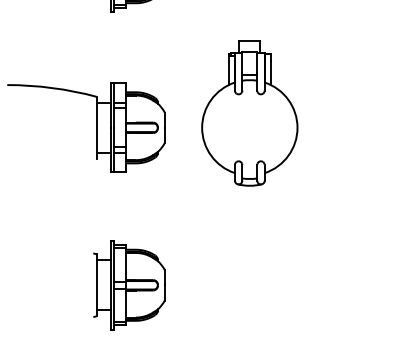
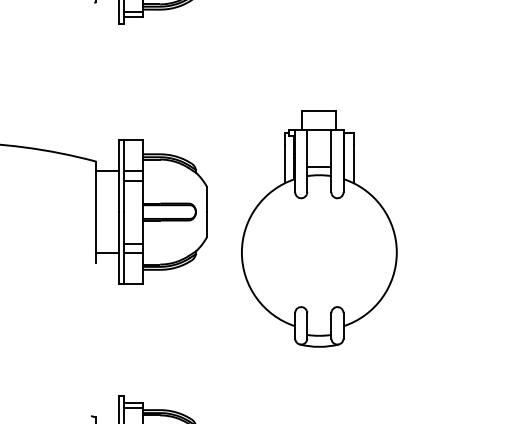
part: (249, 113) -> (318, 229), moved

